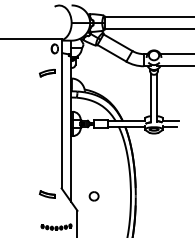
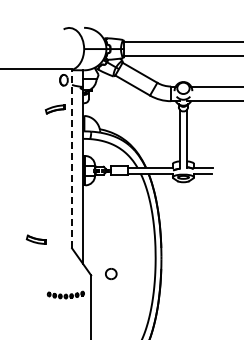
line: (61, 113) -> (72, 158), solid -> dashed
part: (47, 194) -> (35, 239), moved
part: (94, 195) -> (111, 273), moved

